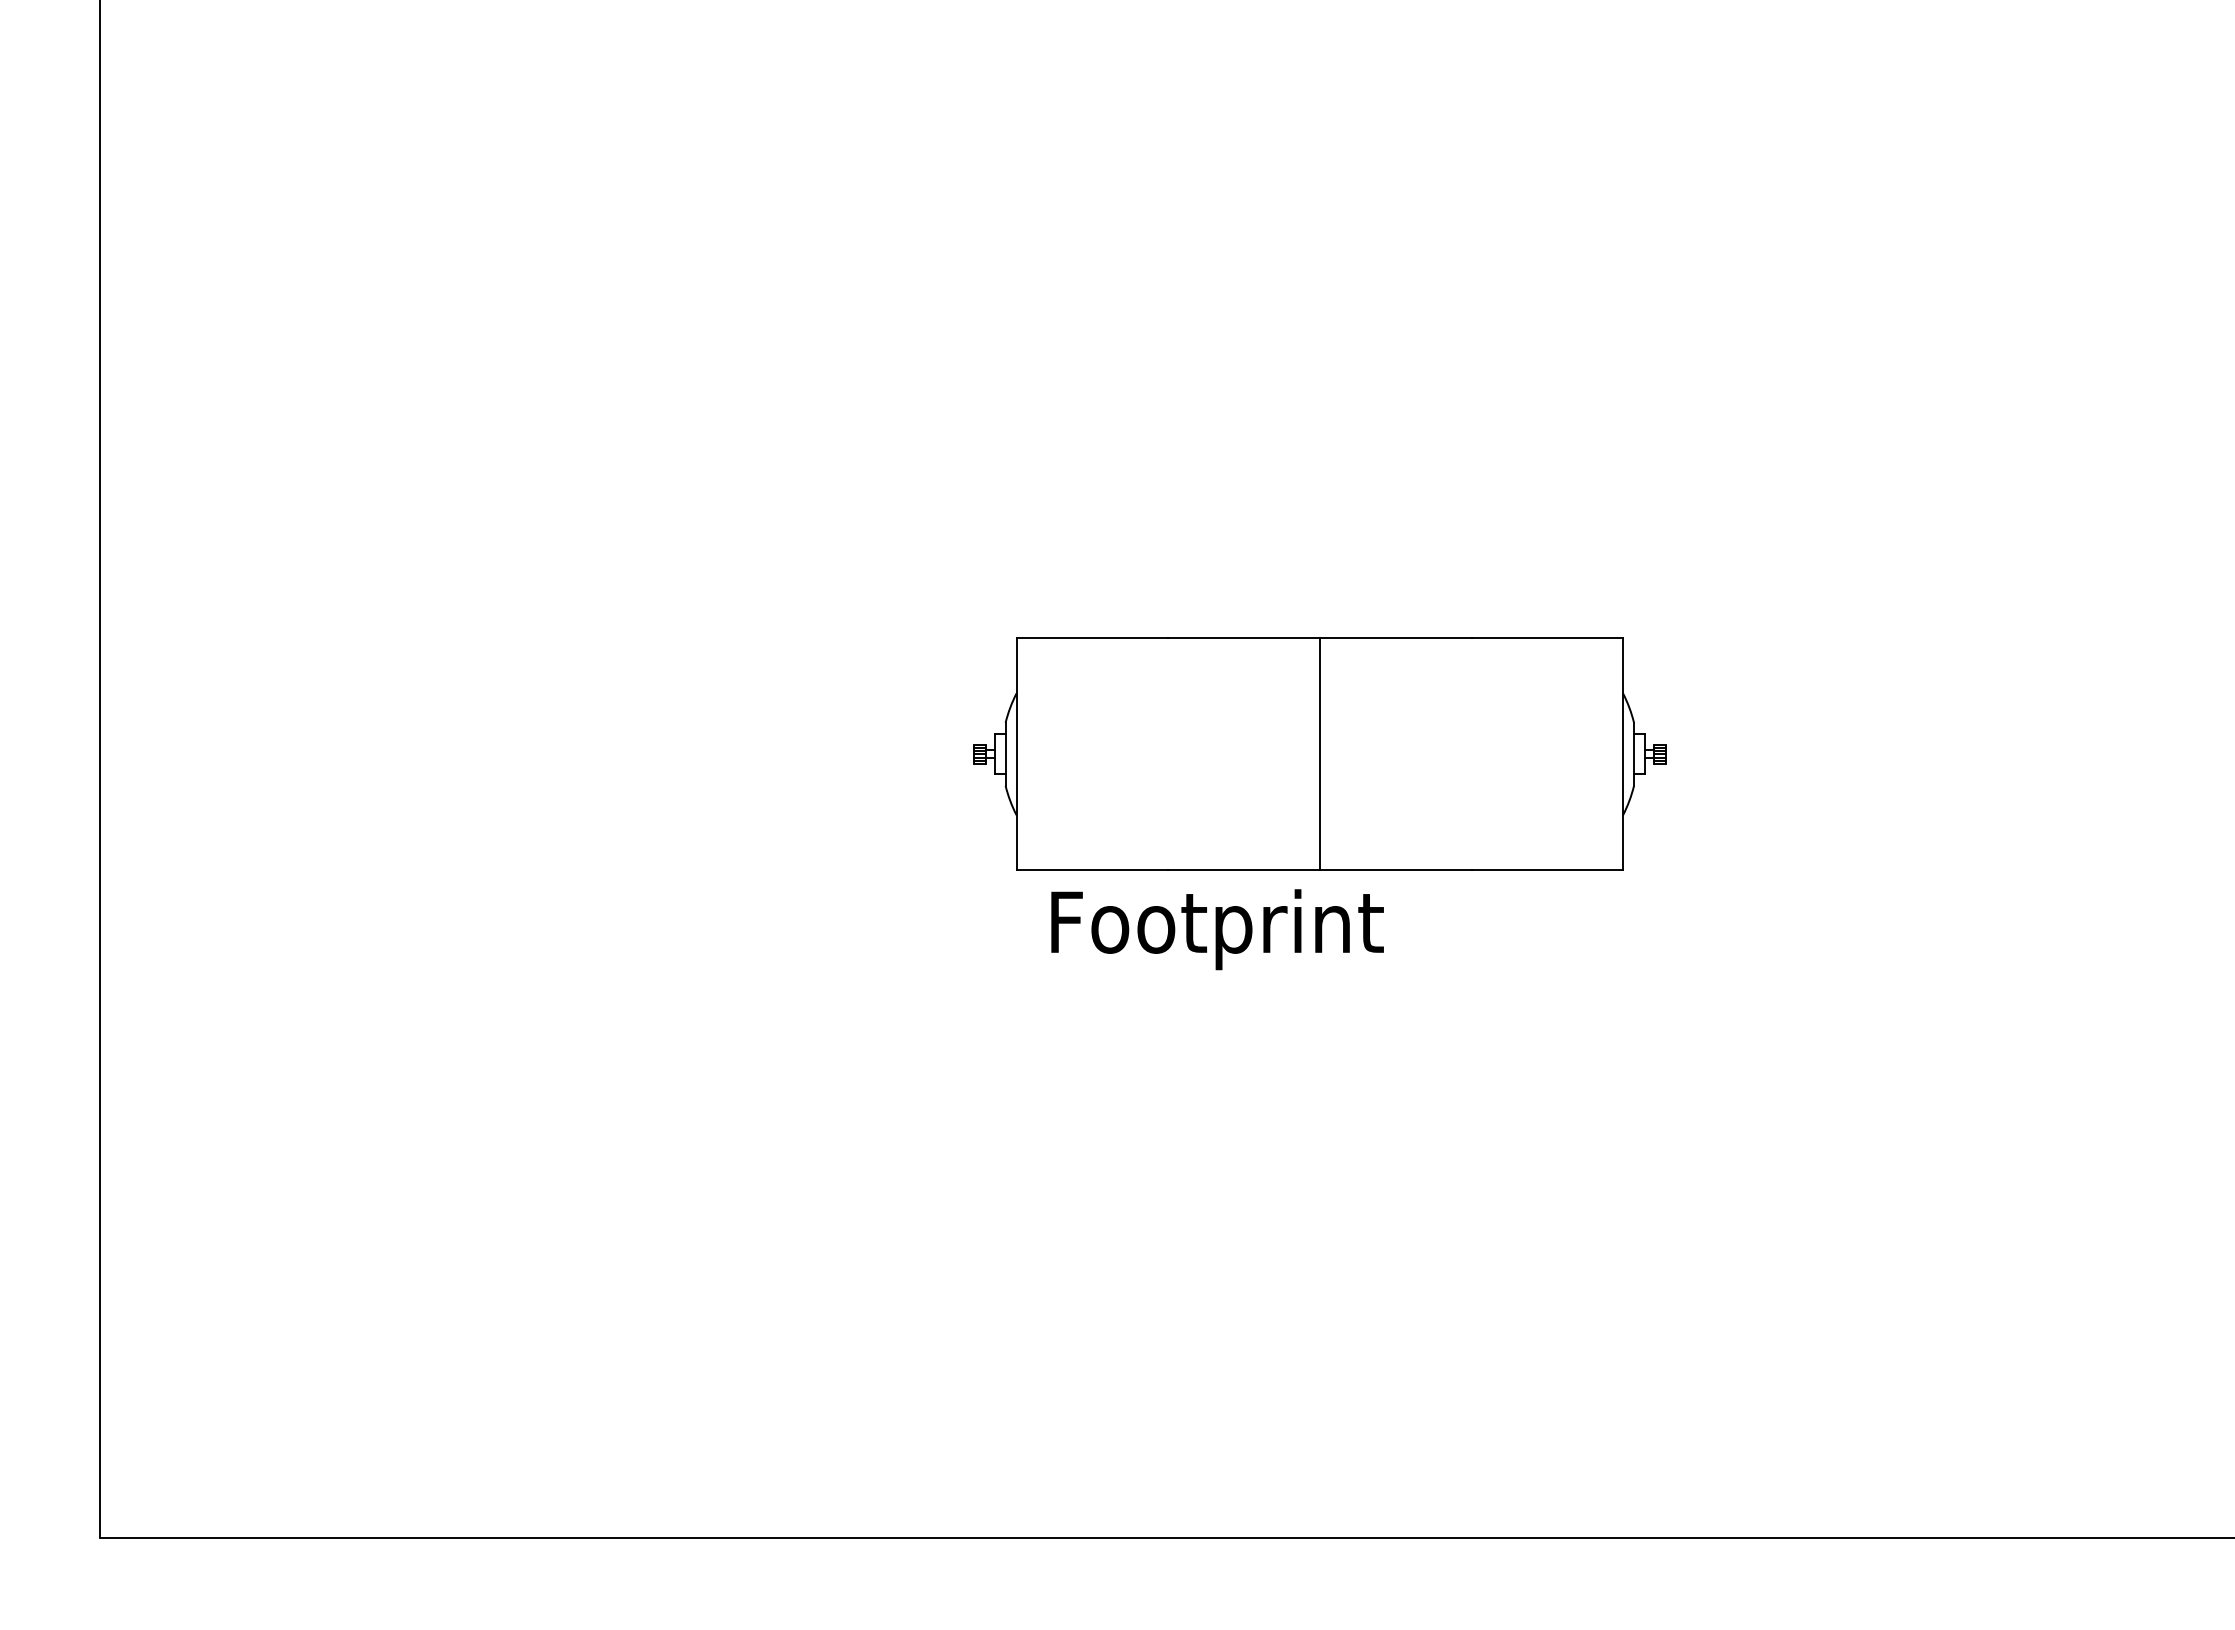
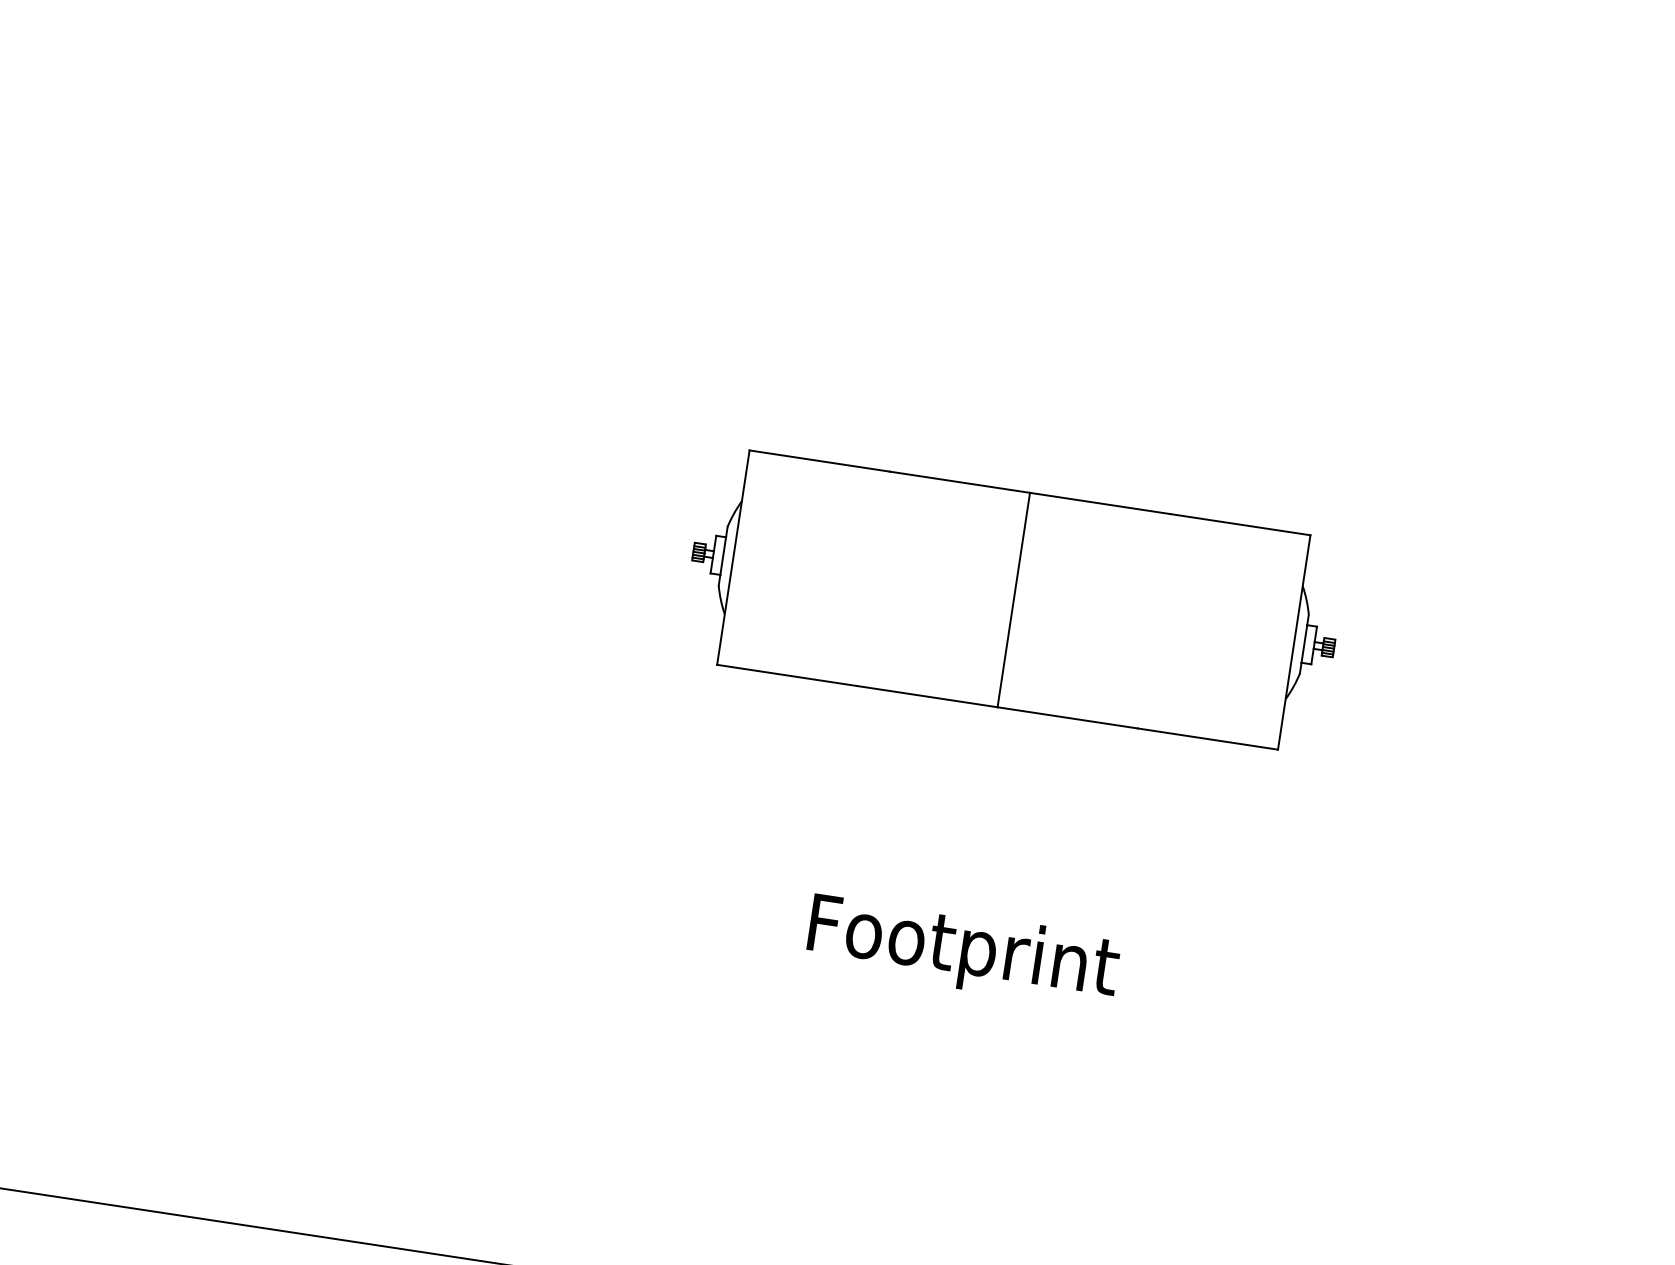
text: (1217, 929) -> (963, 951), moved

